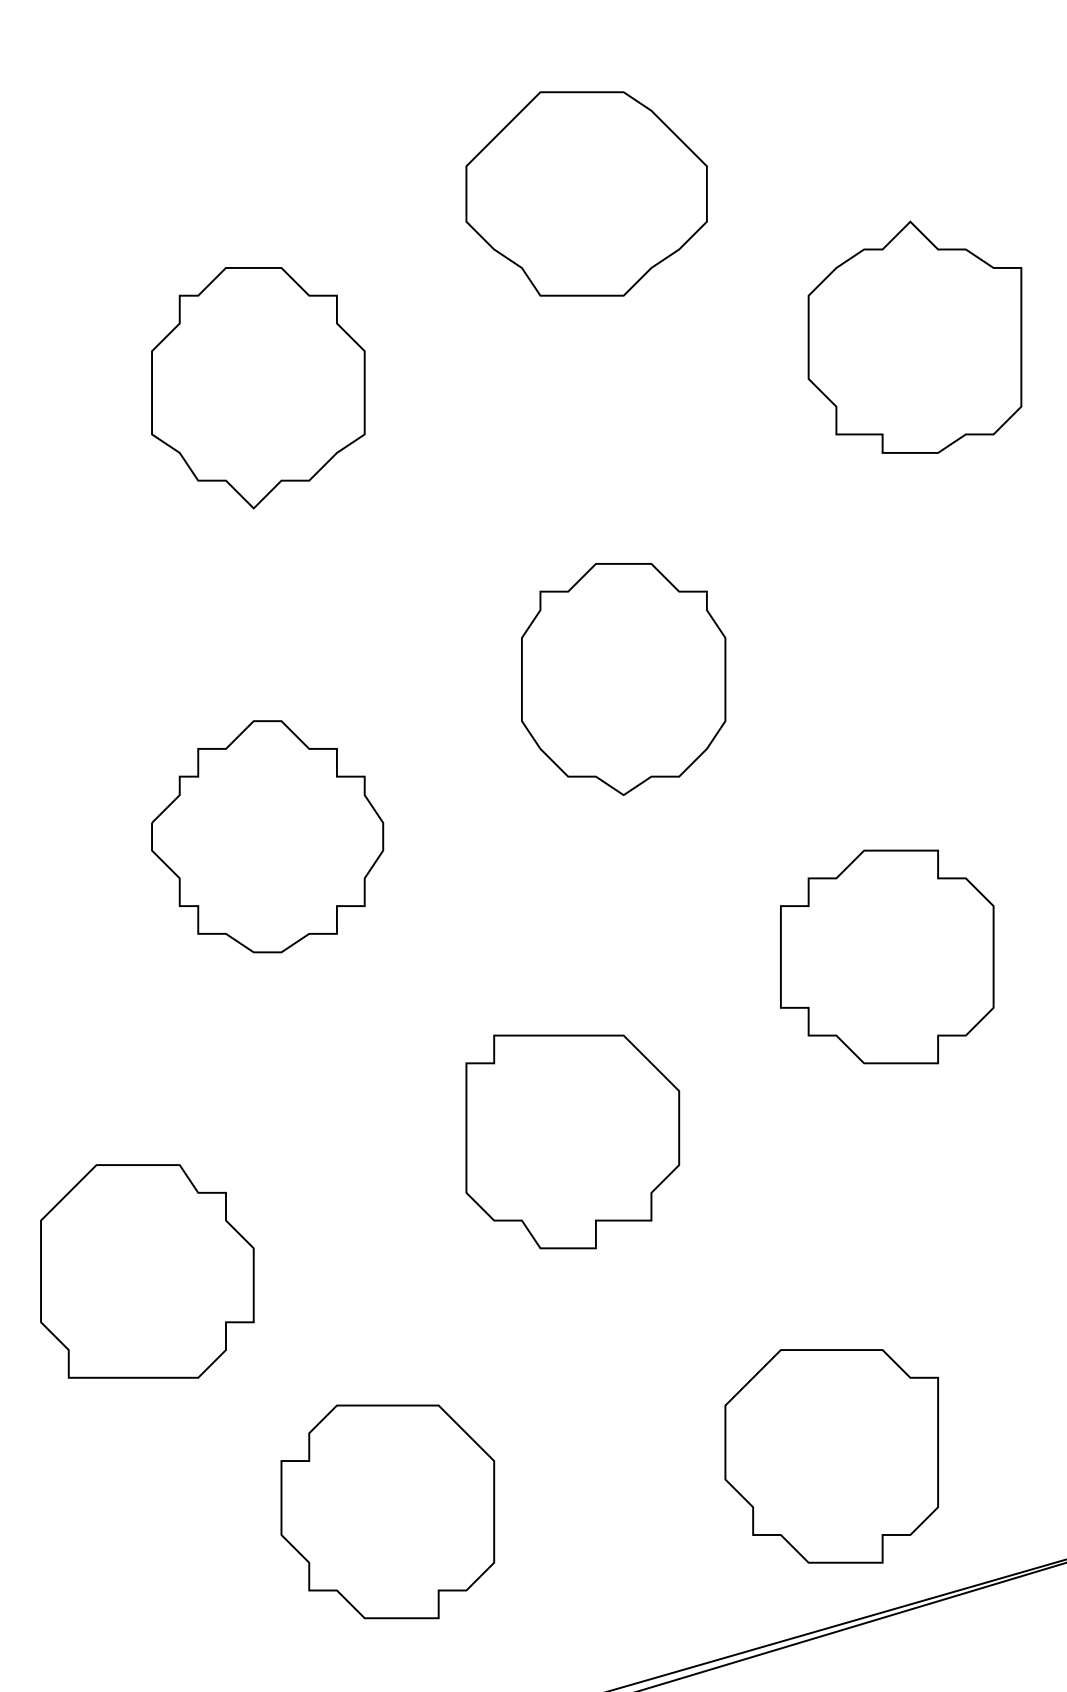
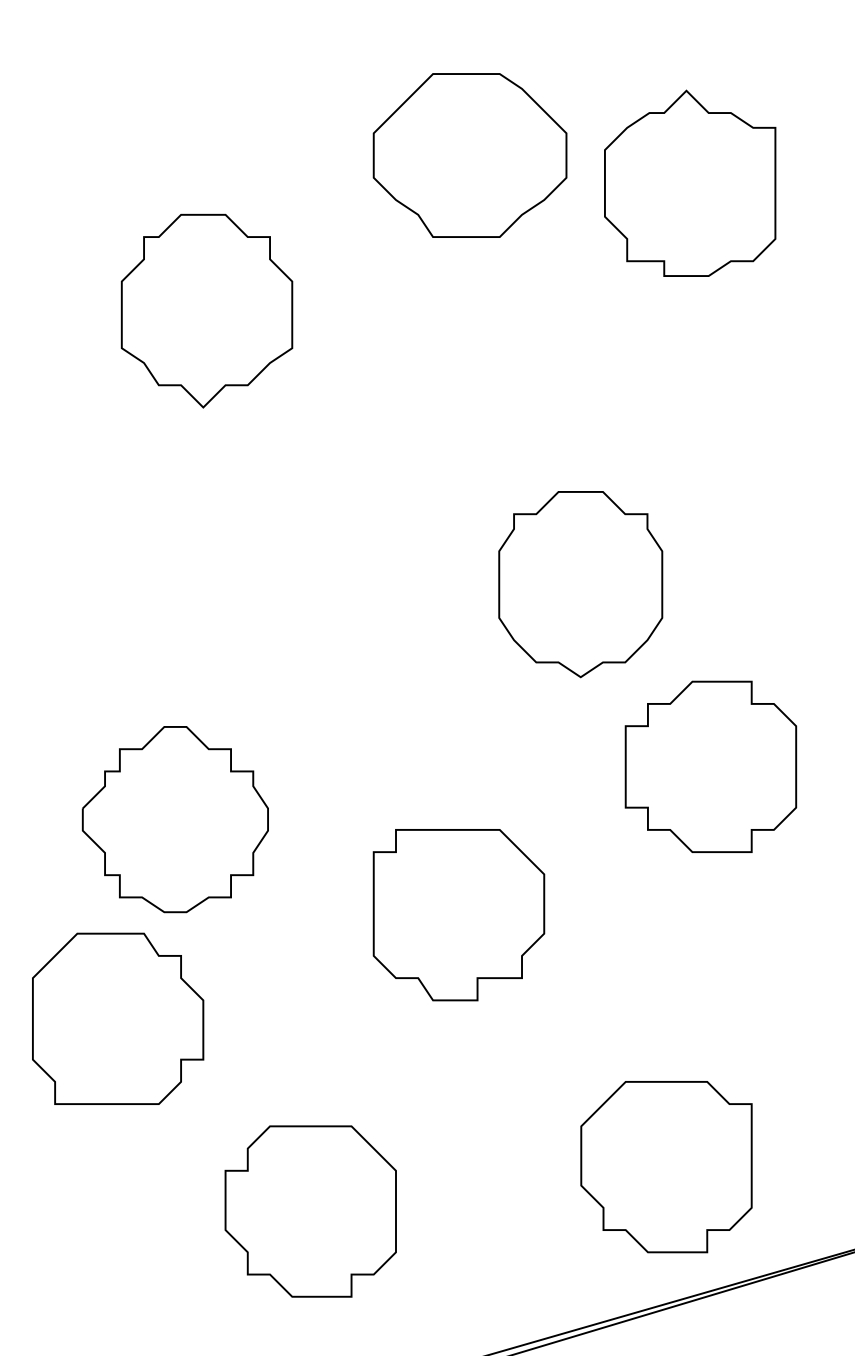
part: (915, 336) -> (690, 182), moved
part: (623, 679) -> (580, 584), moved
part: (266, 836) -> (174, 819), moved

